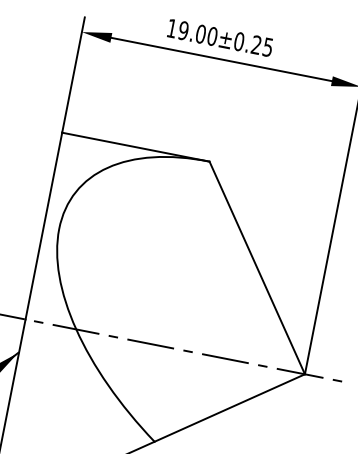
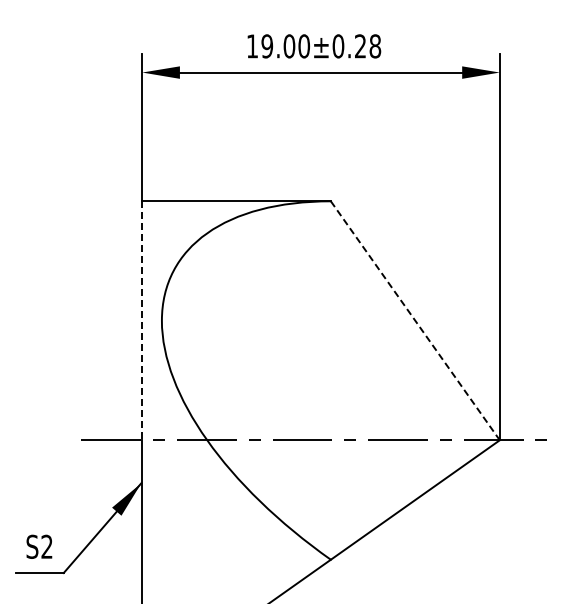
text: (268, 47) -> (375, 46), 19.00±0.25 -> 19.00±0.28
line: (43, 226) -> (142, 321), solid -> dashed
line: (257, 268) -> (415, 321), solid -> dashed

